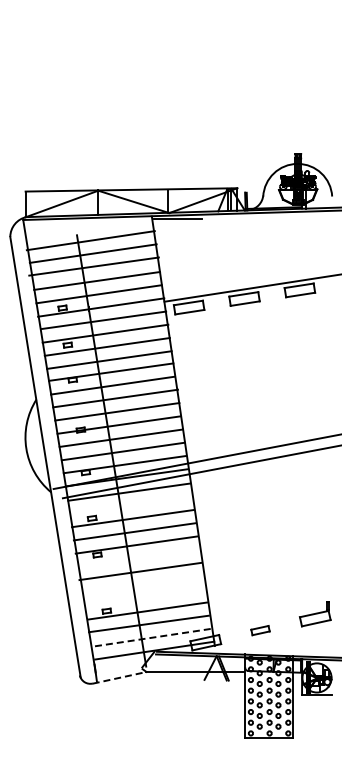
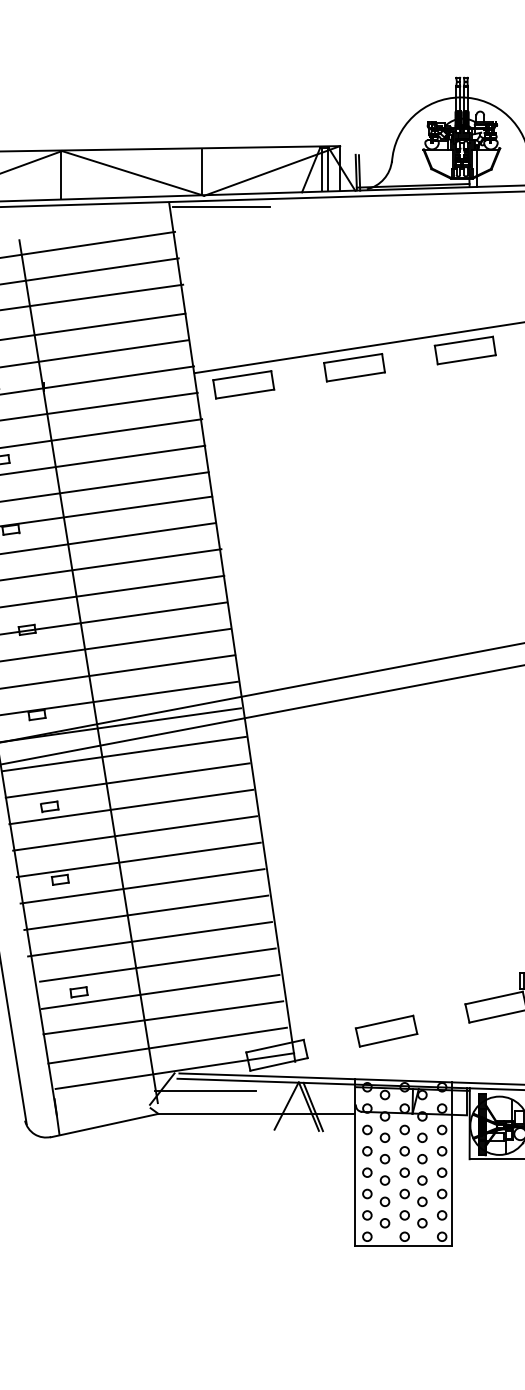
line: (131, 504) -> (128, 778), added
line: (138, 557) -> (142, 884), added
line: (142, 584) -> (150, 938), added
line: (146, 597) -> (158, 964), added
part: (260, 630) -> (386, 1030), size x1.67
line: (150, 637) -> (166, 1044), dashed -> solid
line: (169, 660) -> (204, 1090), added
line: (119, 677) -> (104, 1124), dashed -> solid

